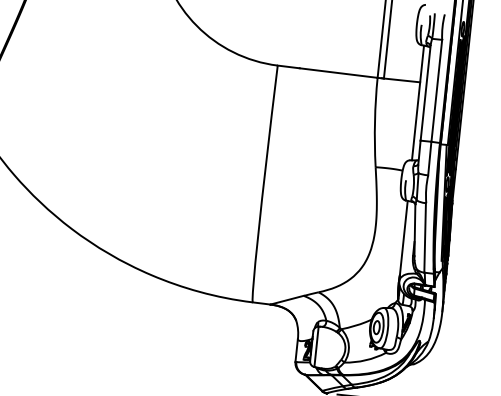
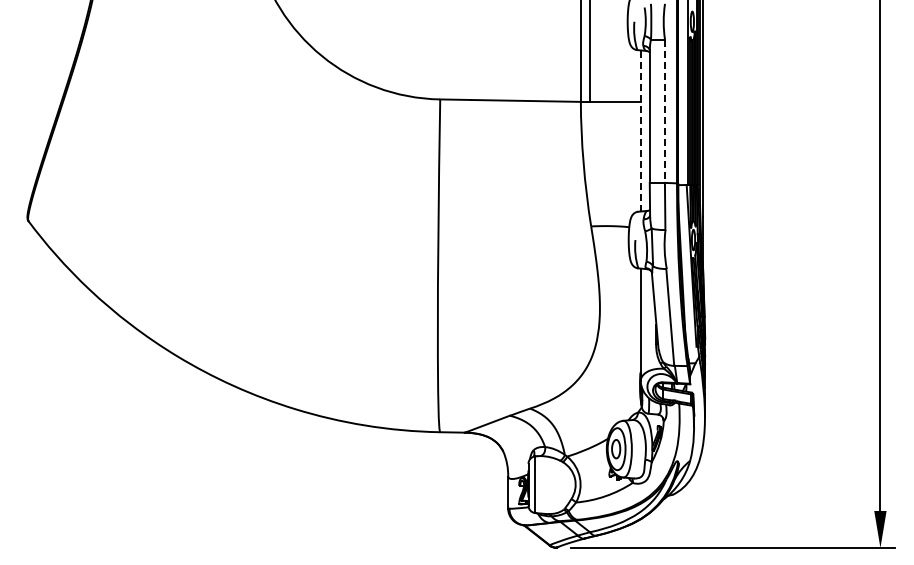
line: (437, 91) -> (665, 111), solid -> dashed
line: (417, 102) -> (640, 130), solid -> dashed

